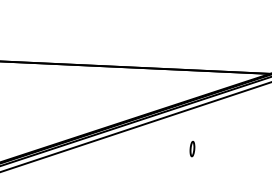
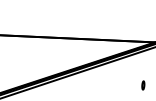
part: (192, 149) -> (143, 85), moved

